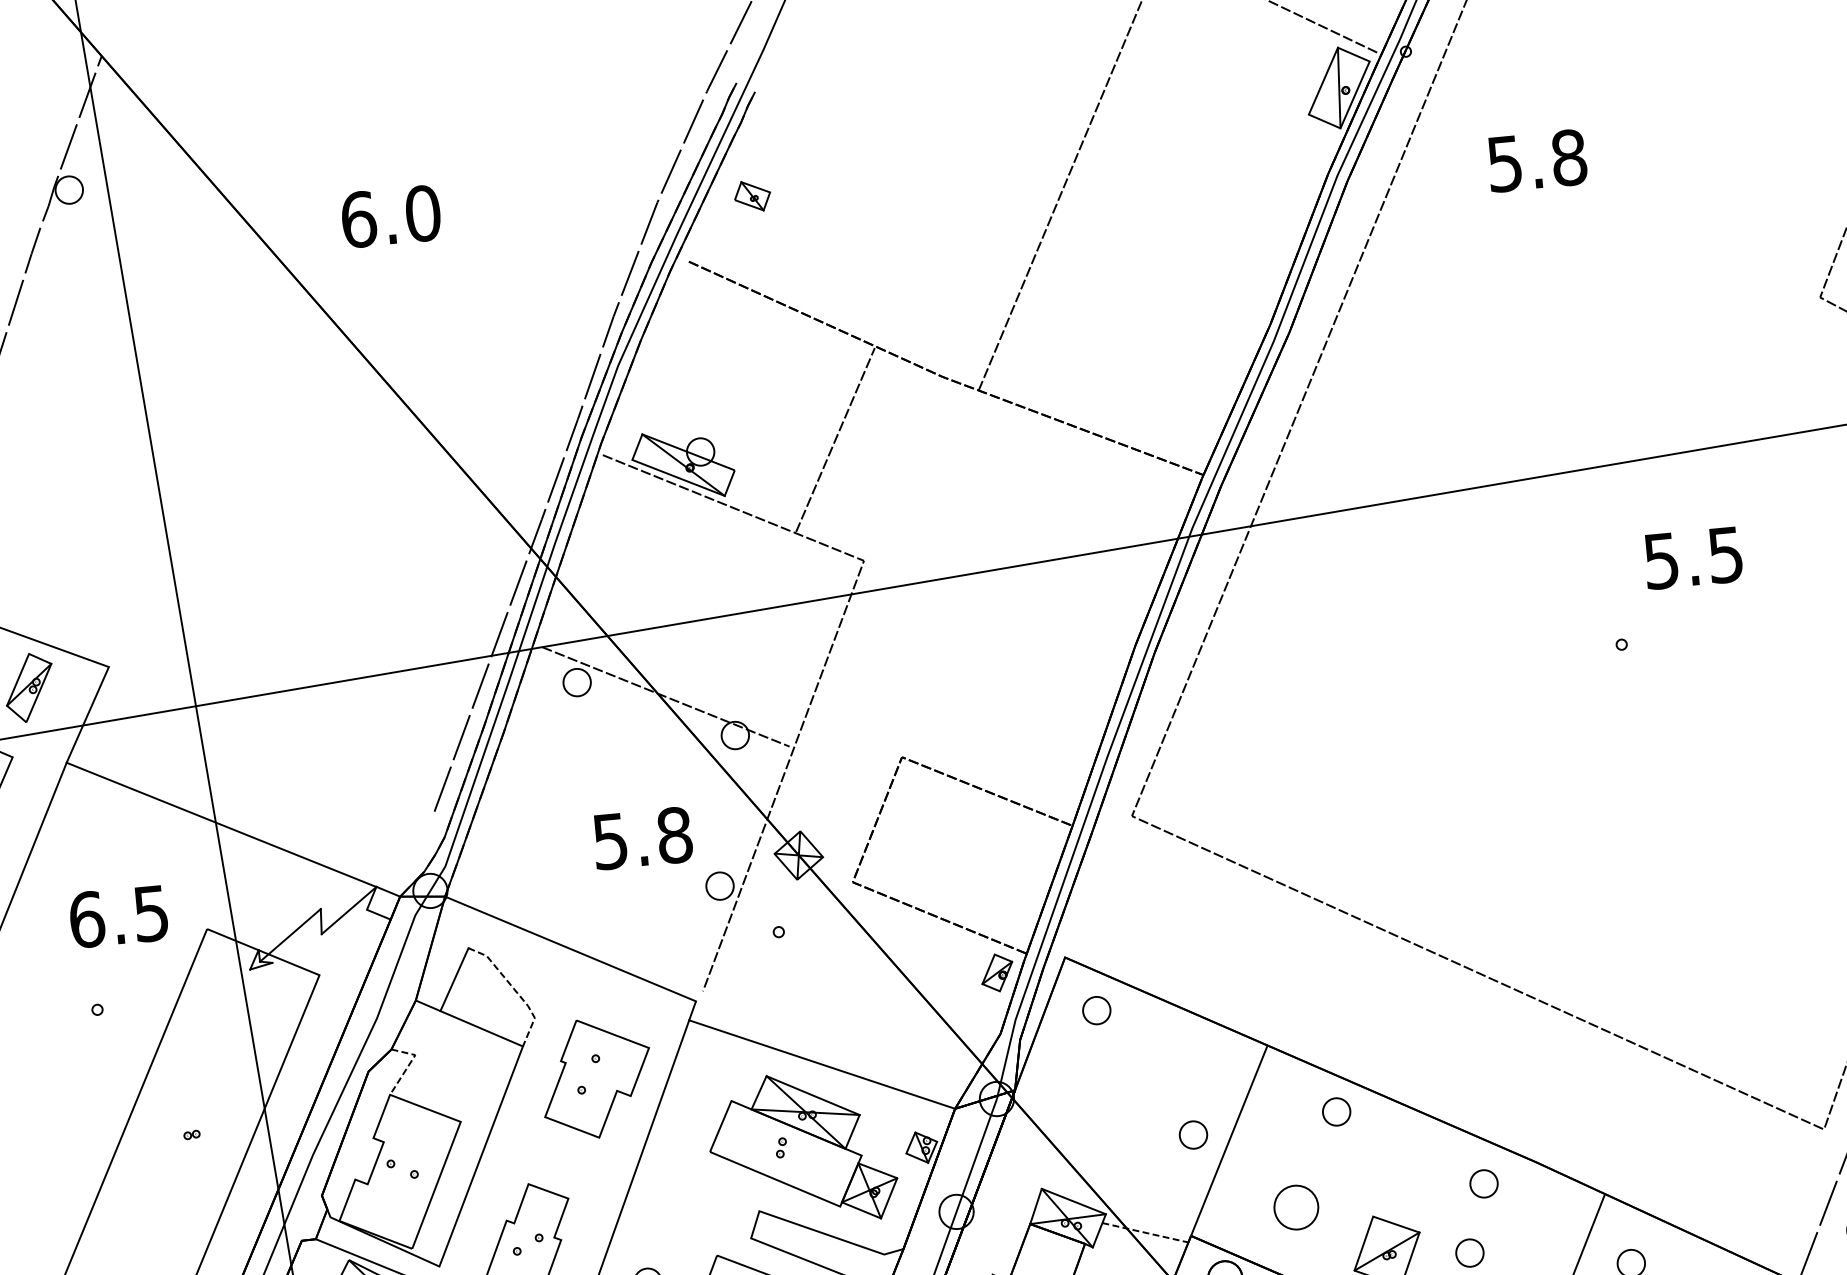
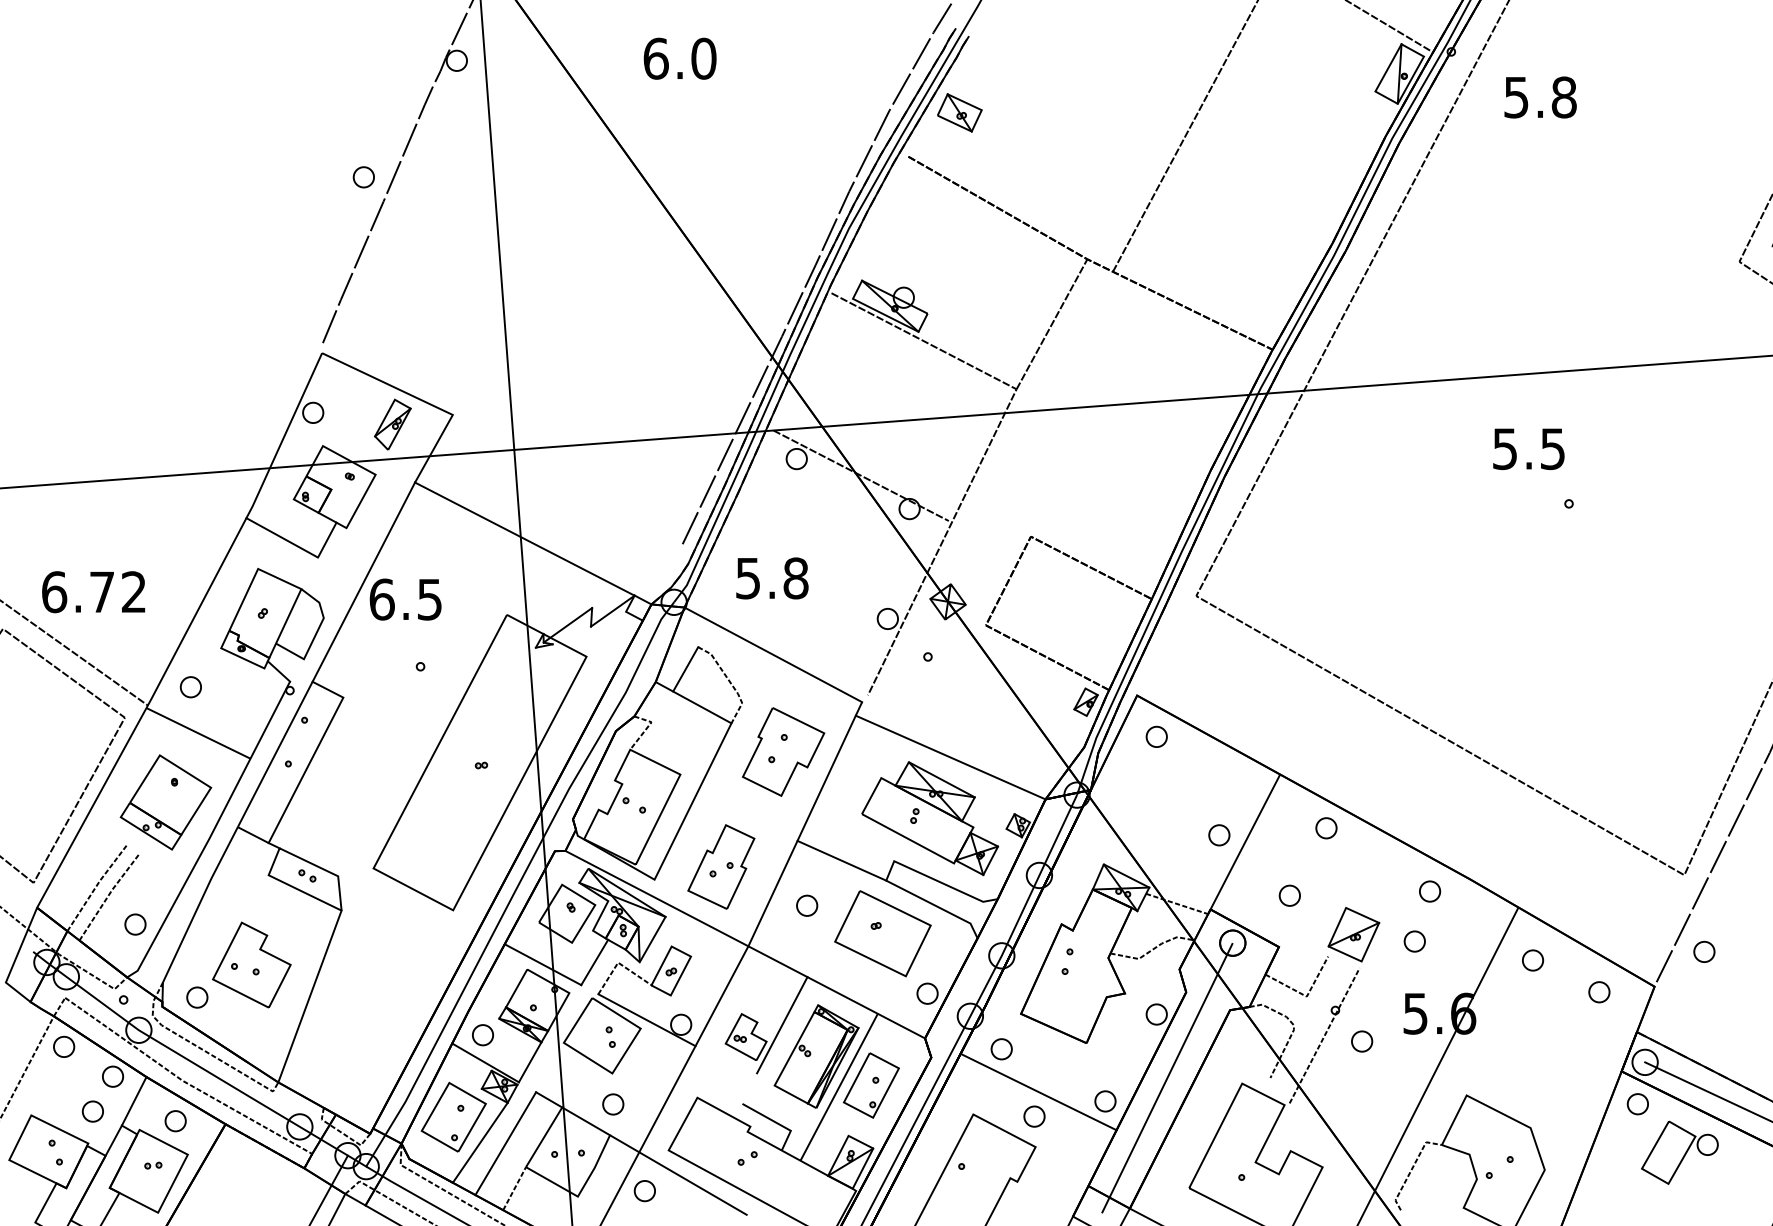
text: (1537, 160) -> (1540, 97), moved
part: (752, 195) -> (959, 112), size x1.67
text: (390, 216) -> (679, 58), moved
line: (834, 440) -> (1051, 324), moved
text: (1692, 557) -> (1528, 448), moved
text: (643, 838) -> (772, 578), moved
text: (118, 916) -> (405, 599), moved
part: (1295, 1207) -> (1289, 895), size x0.62
line: (688, 1216) -> (841, 860), added

